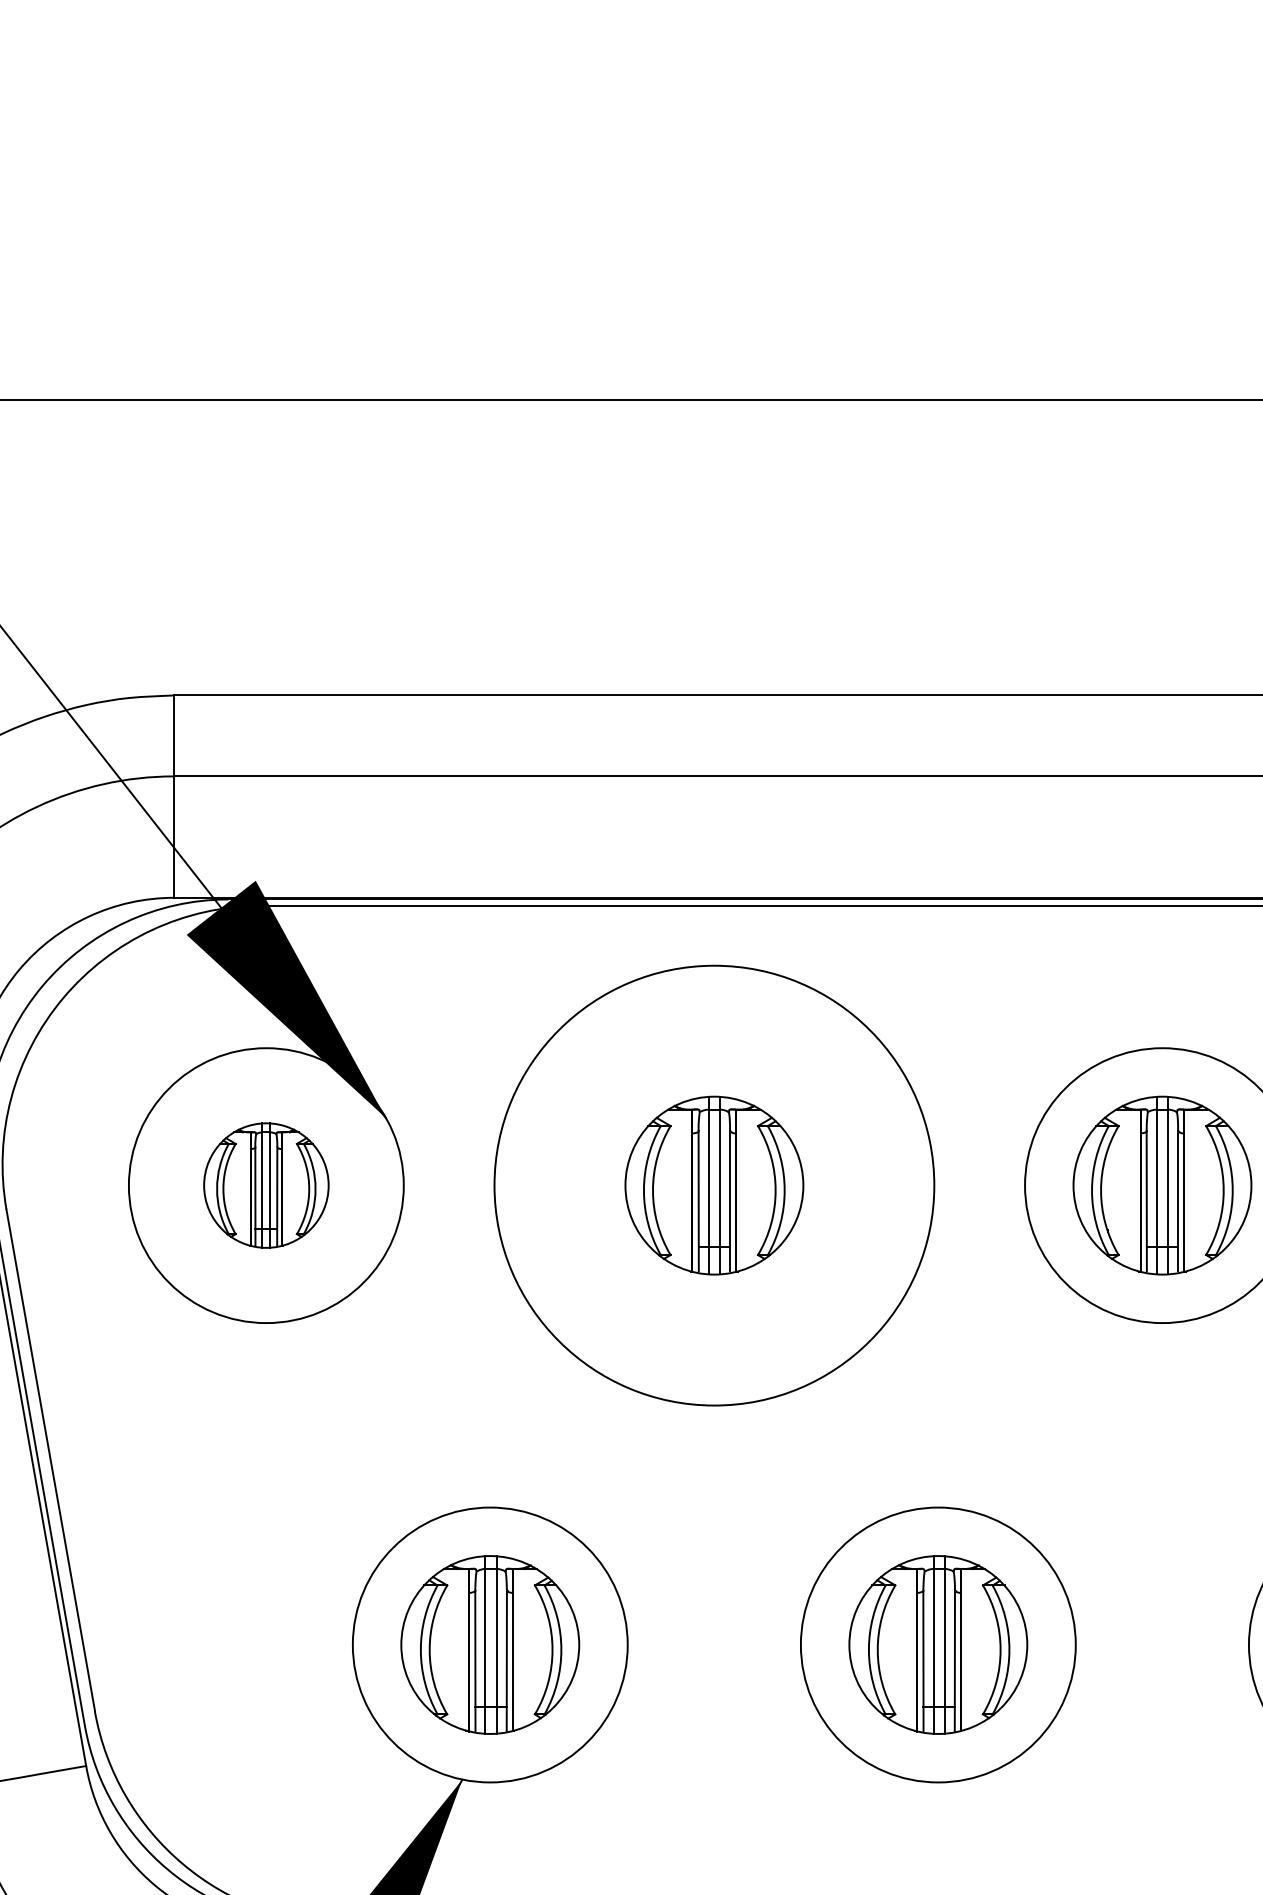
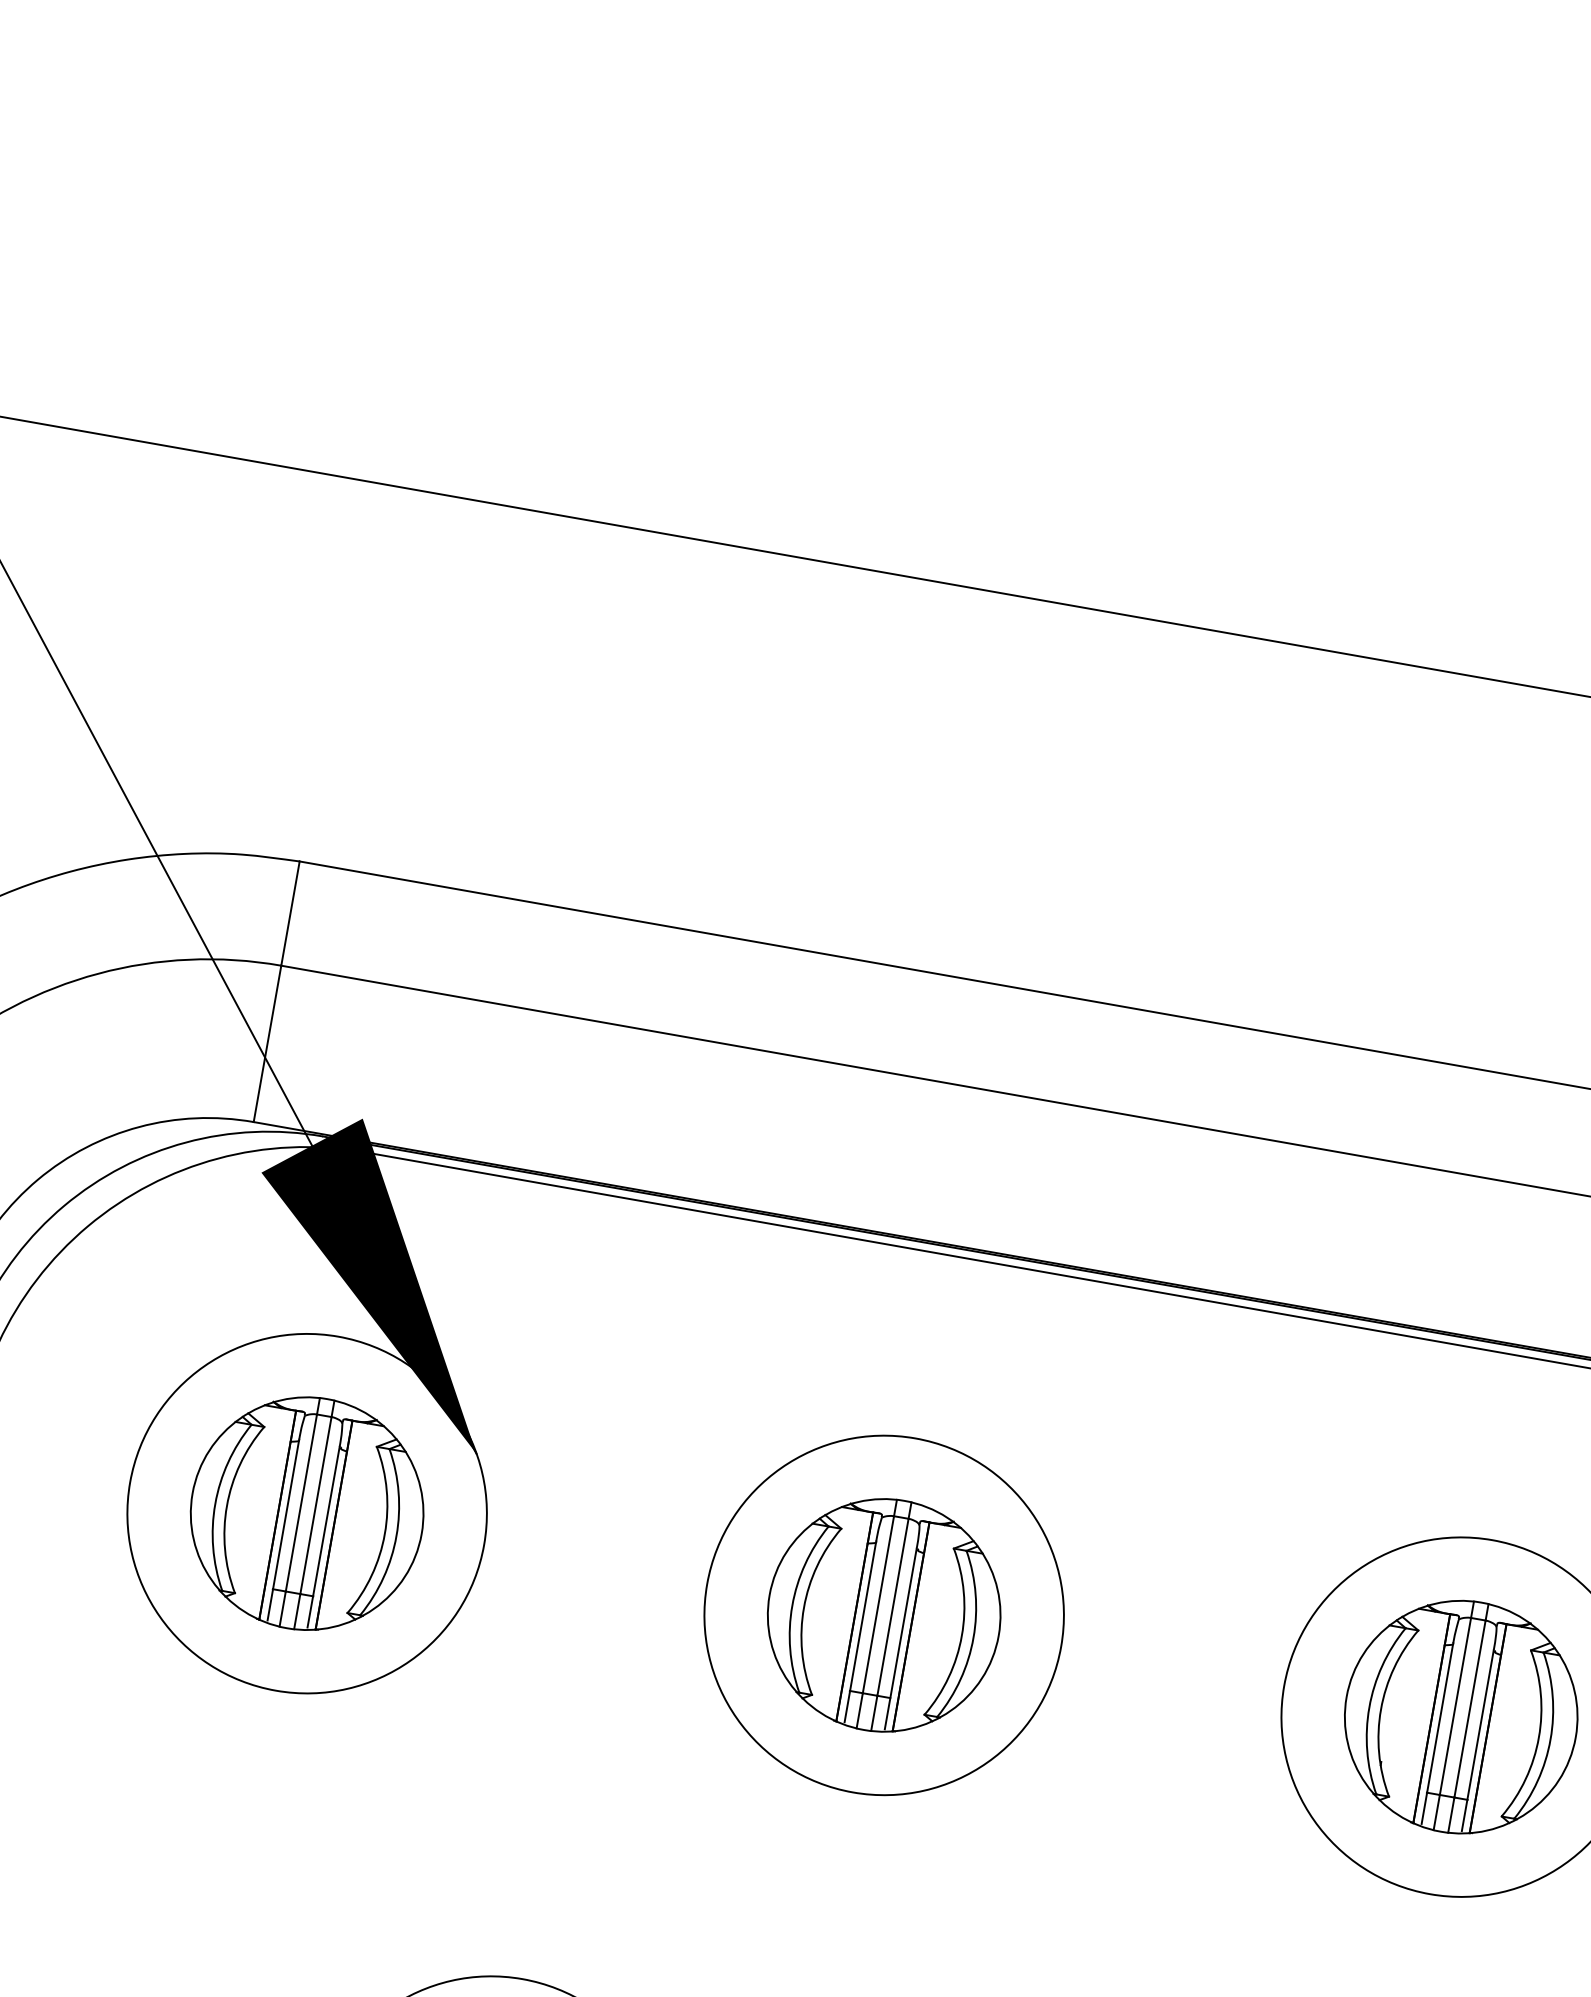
part: (266, 1185) -> (307, 1513), size x1.43
circle: (713, 1185) -> (883, 1615), size x0.62

